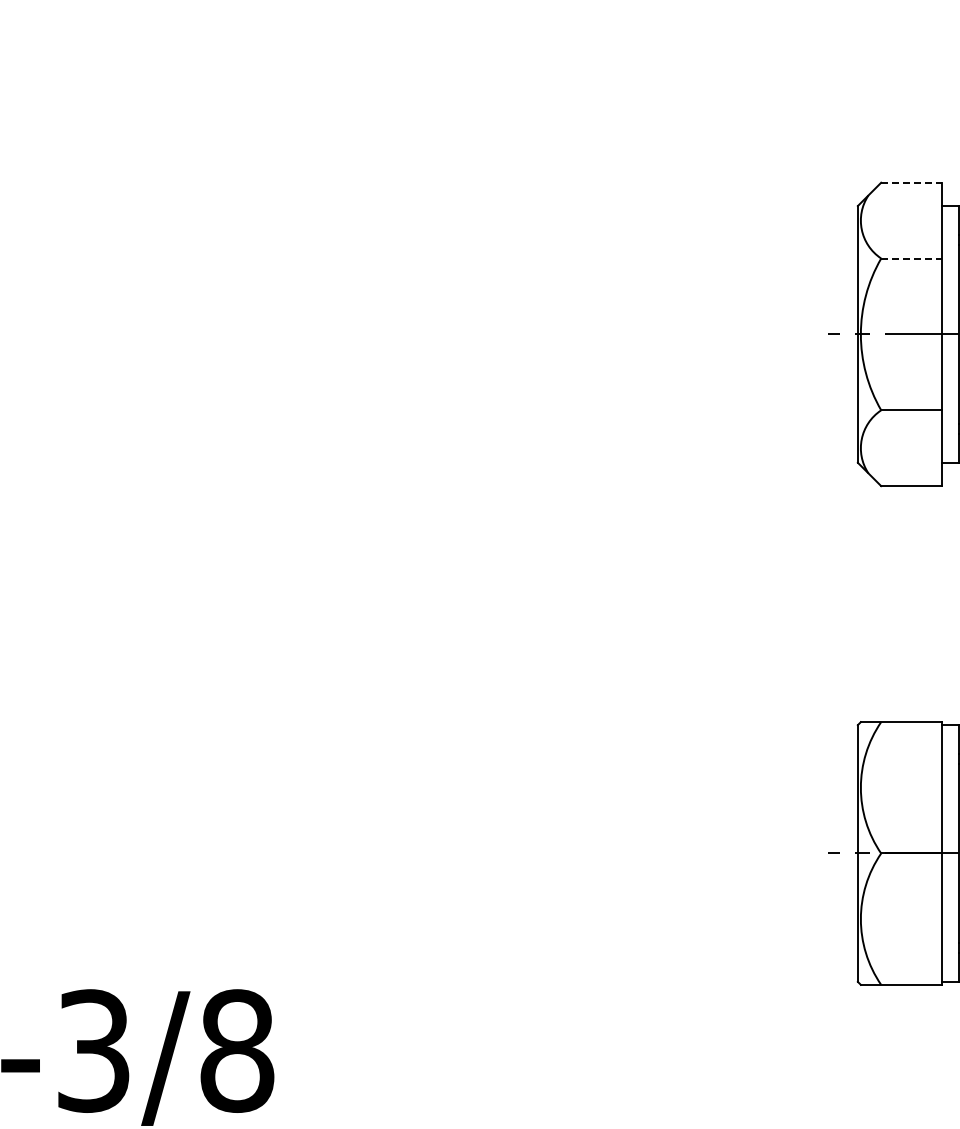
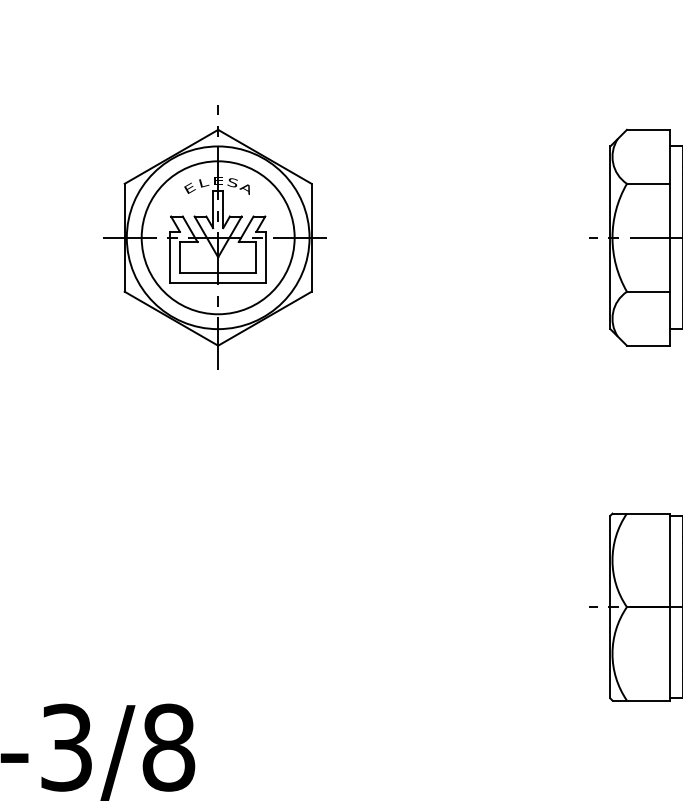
line: (911, 182) -> (648, 129), dashed -> solid
line: (911, 258) -> (648, 183), dashed -> solid
part: (301, 334) -> (214, 237), added

